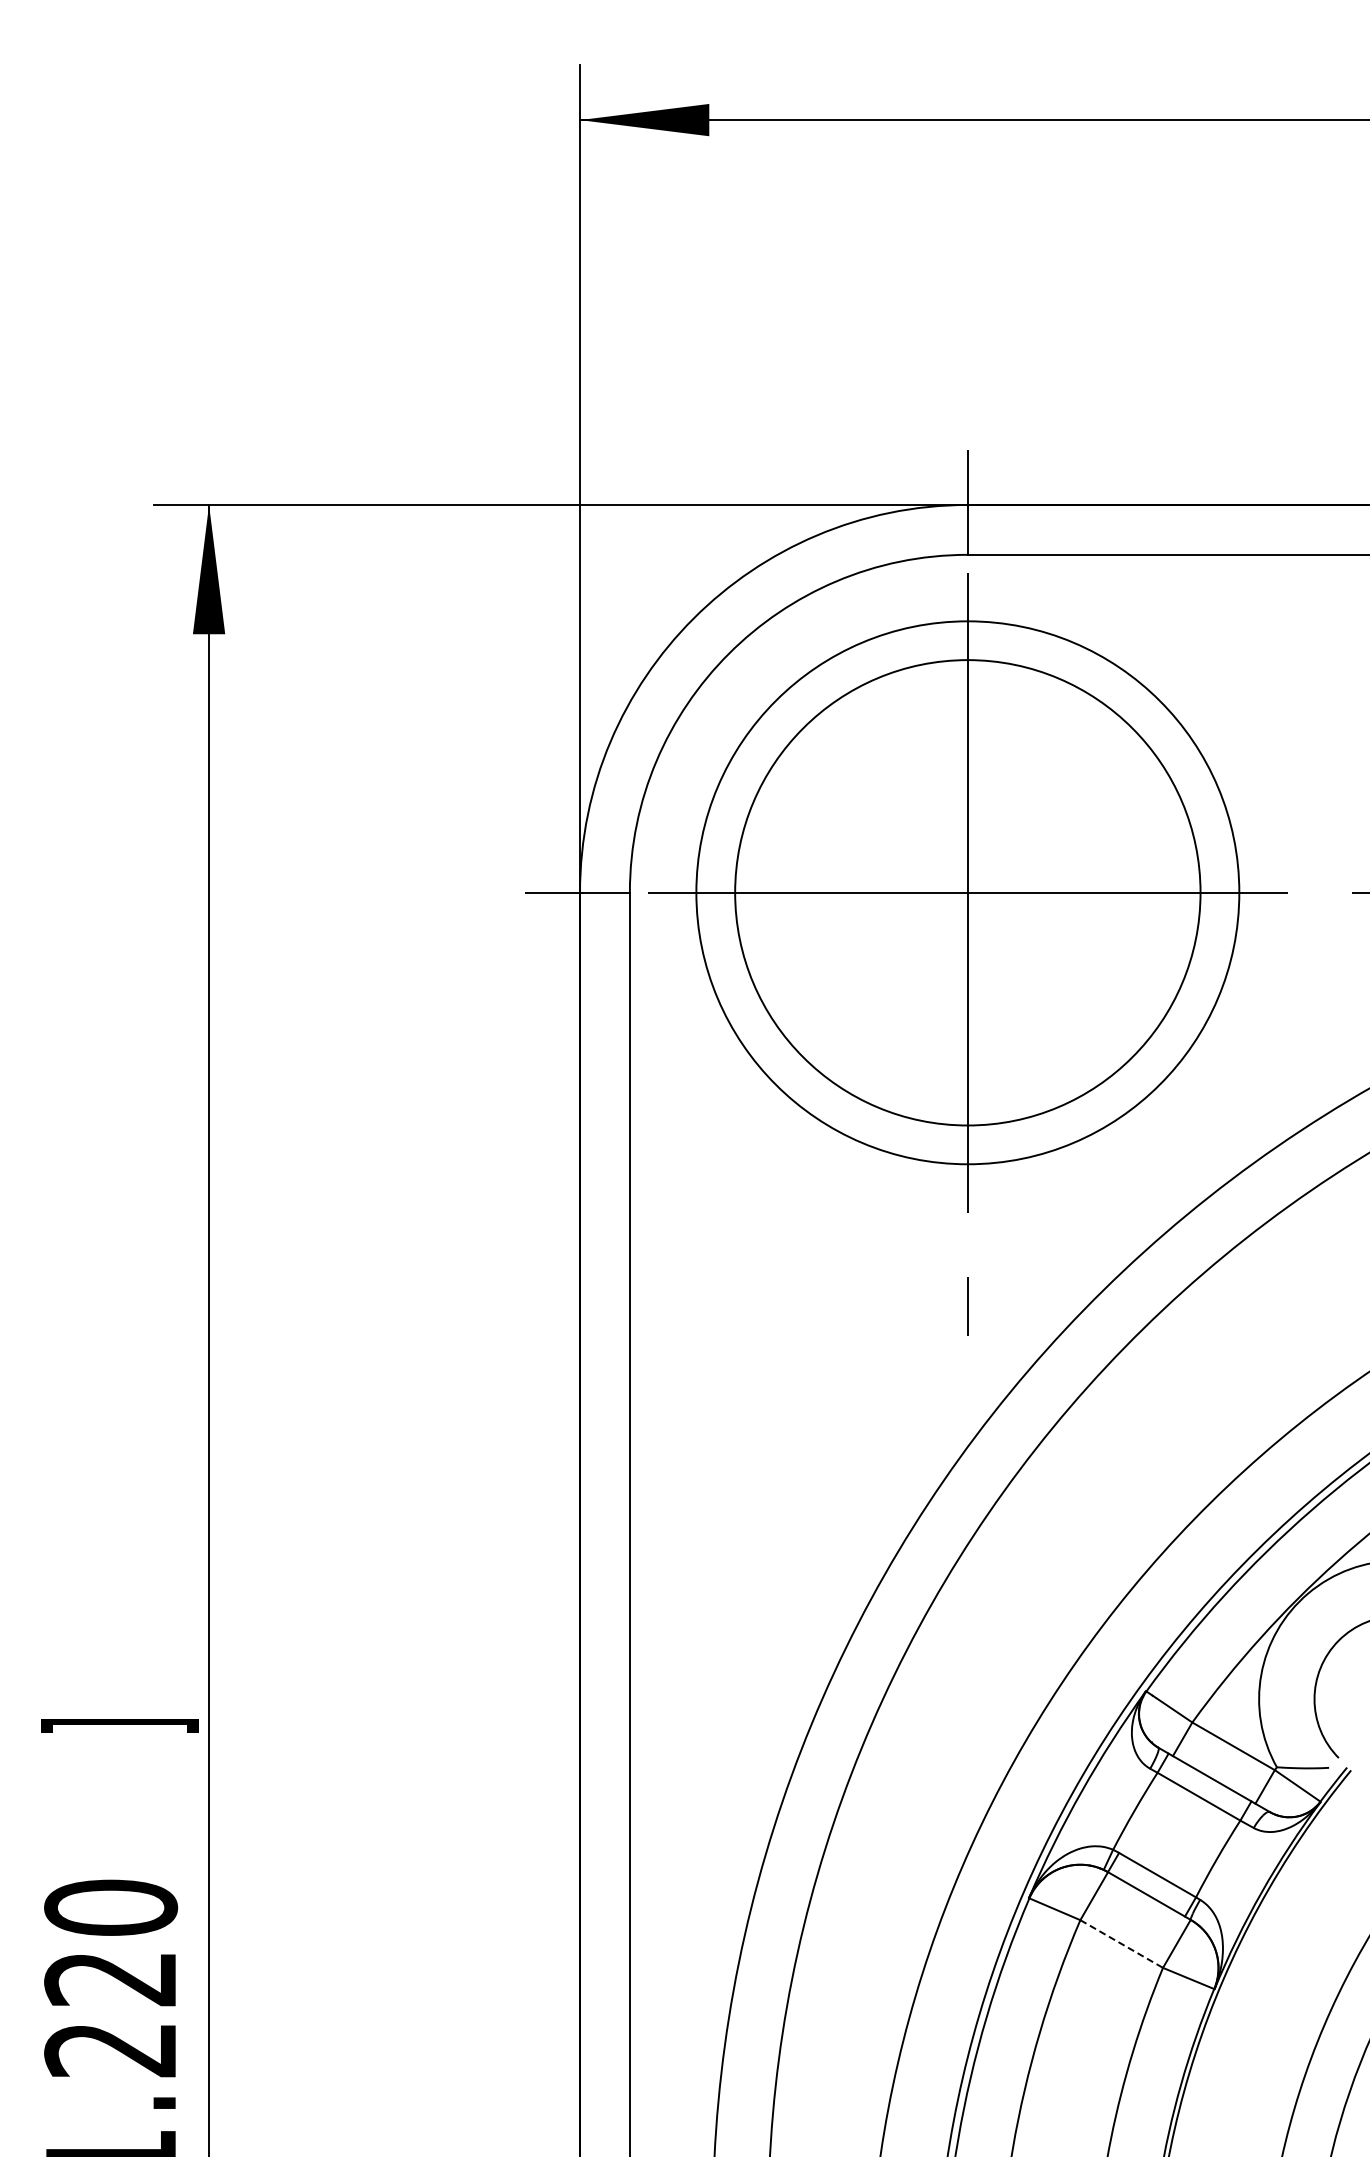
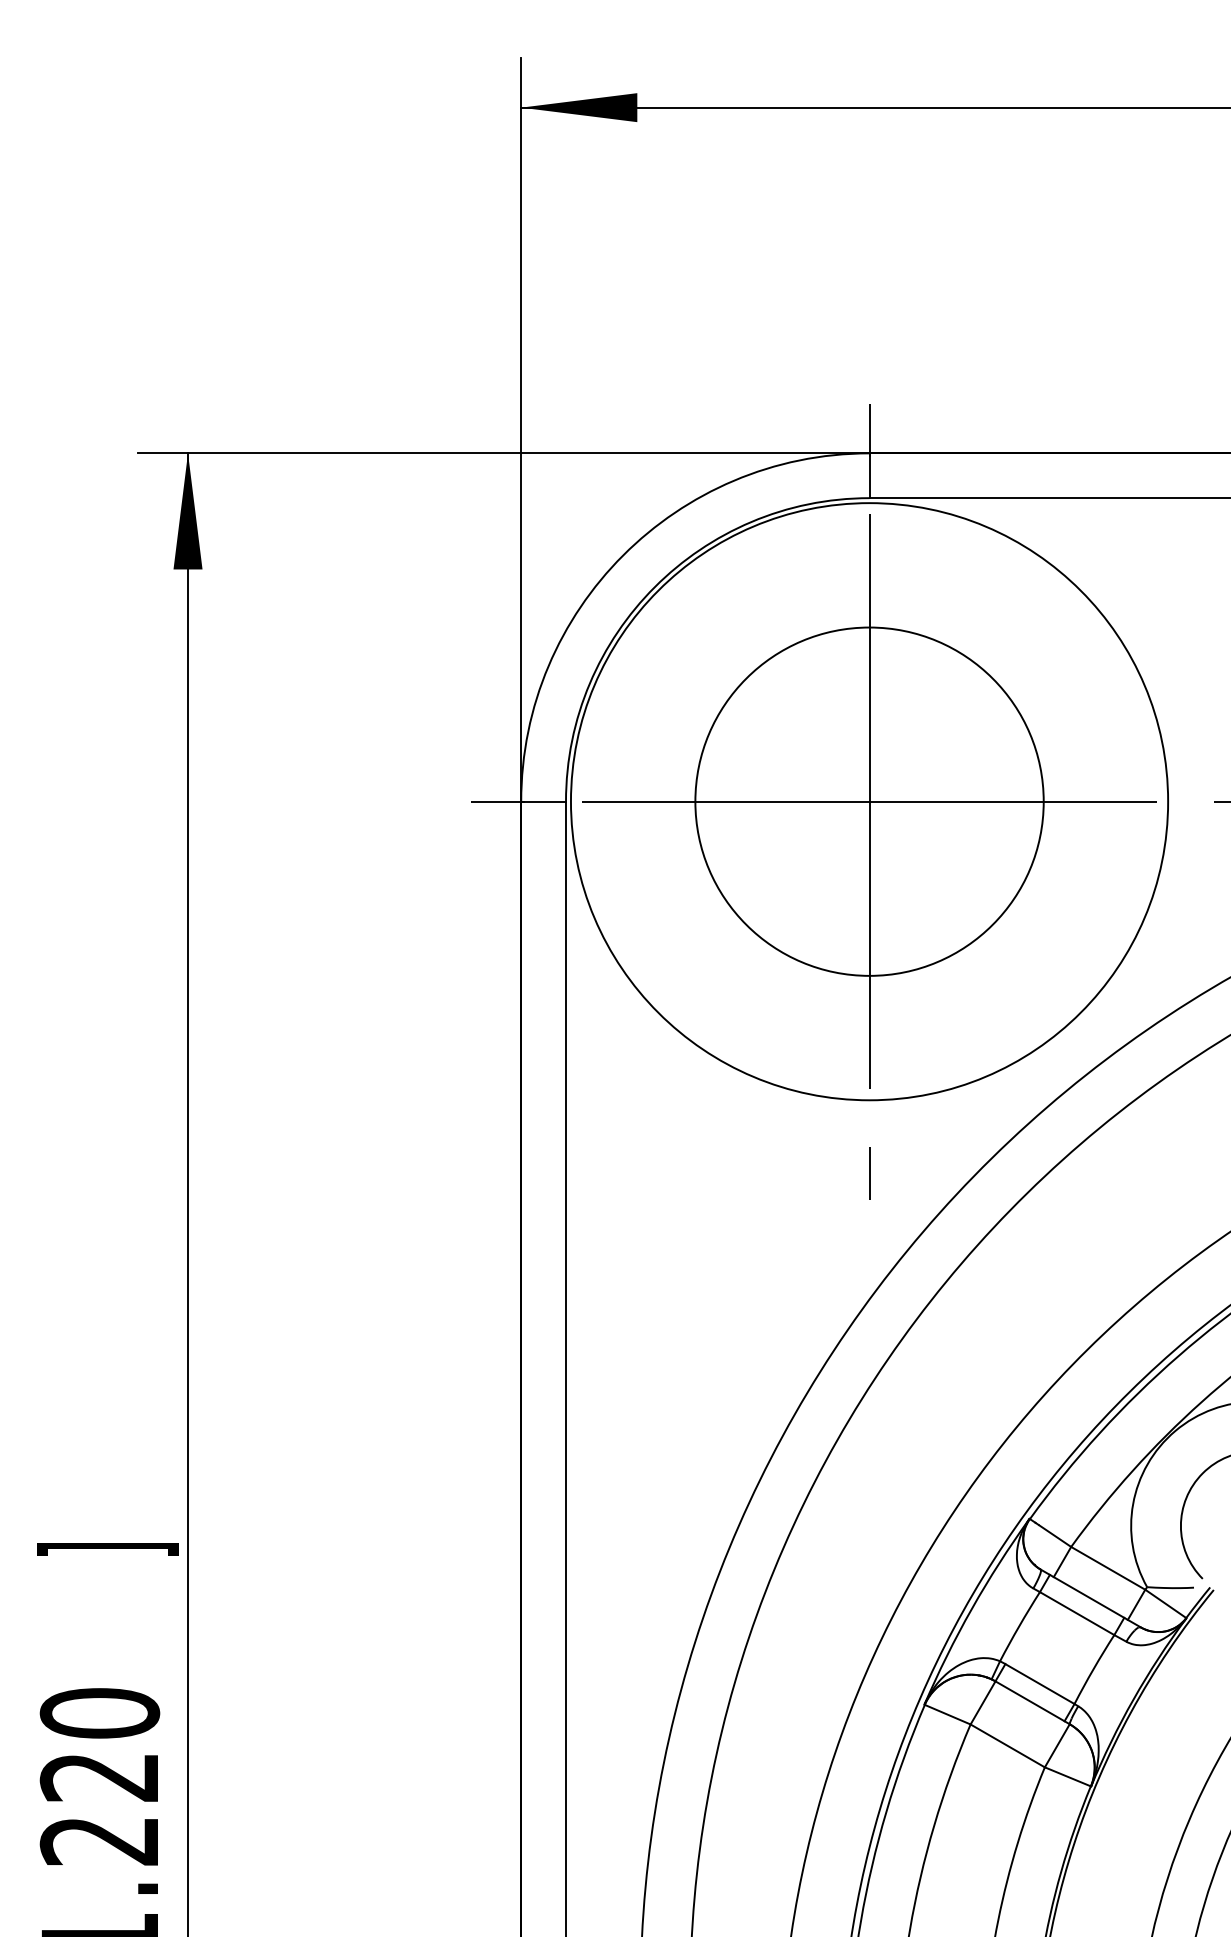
circle: (967, 892) -> (869, 801), size x0.71
circle: (967, 892) -> (869, 801), size x1.43
line: (1121, 1944) -> (1007, 1746), dashed -> solid

